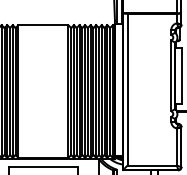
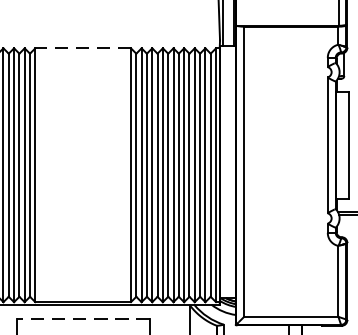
line: (42, 25) -> (81, 48), solid -> dashed
line: (43, 166) -> (83, 318), solid -> dashed

